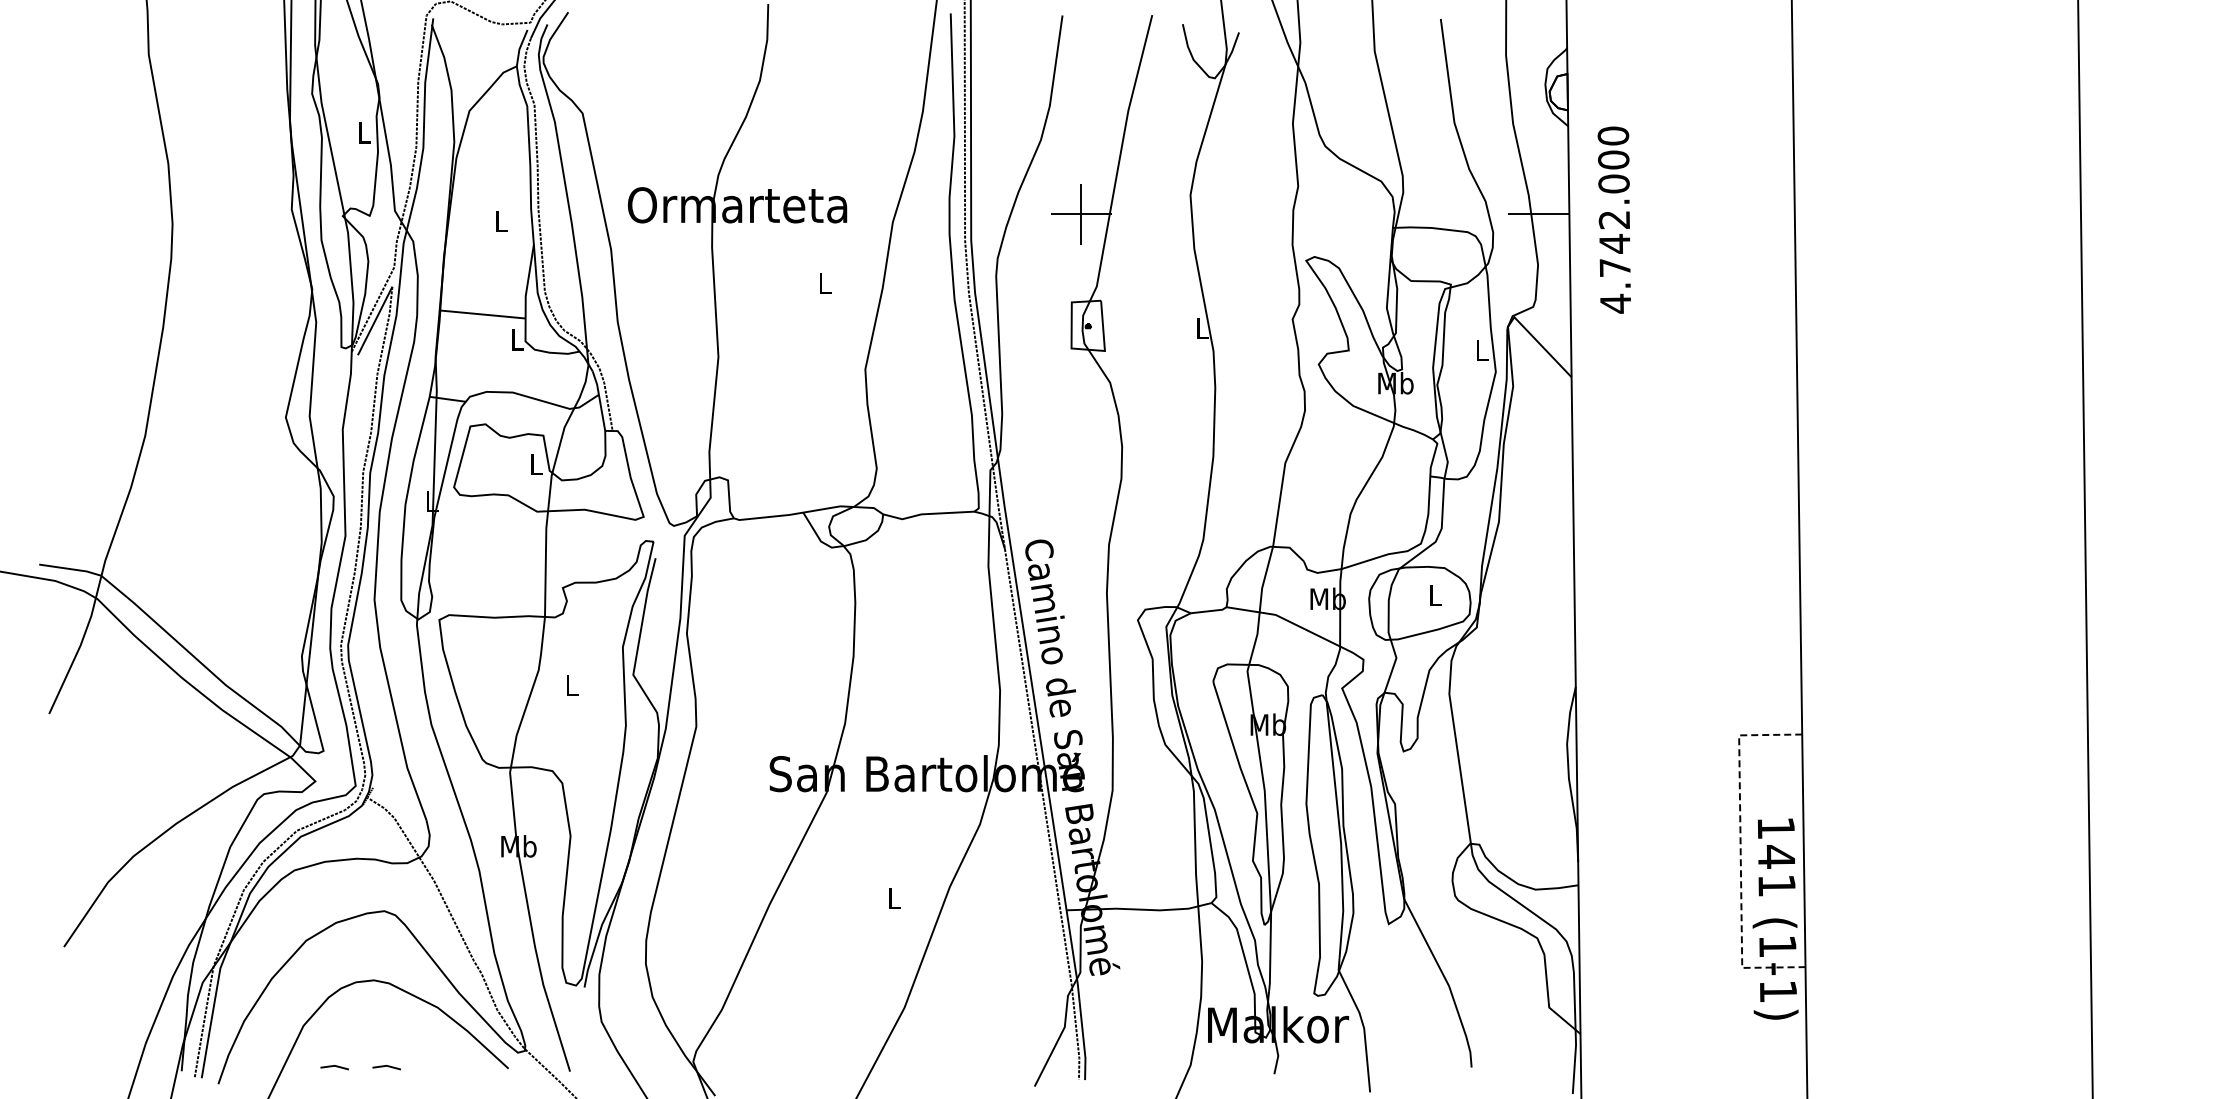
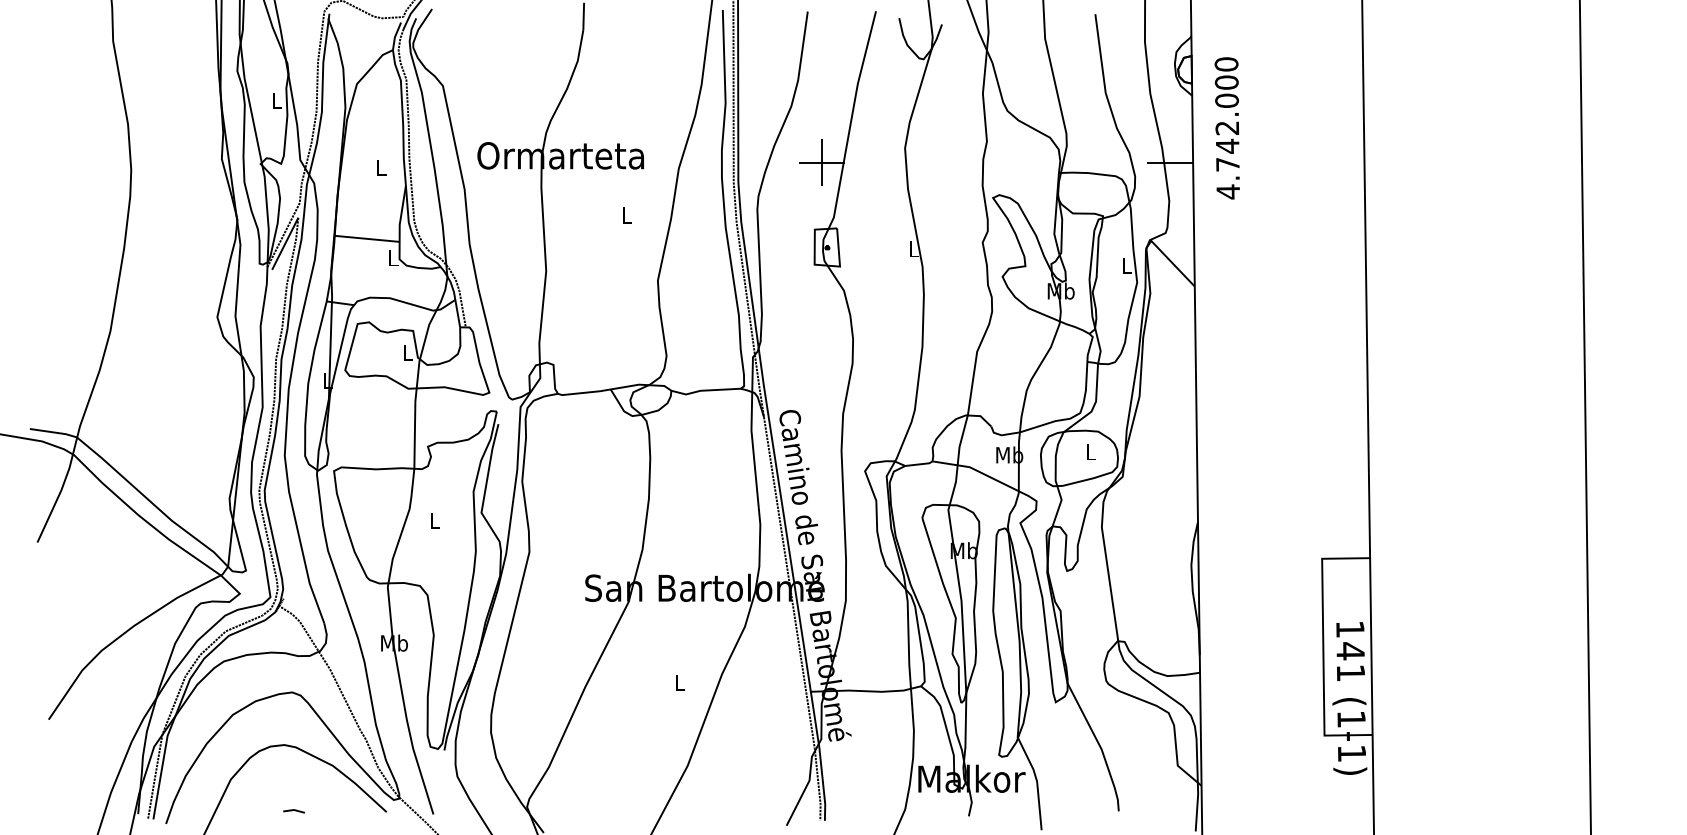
text: (1613, 219) -> (1226, 127), moved
line: (1740, 852) -> (1323, 647), dashed -> solid
line: (334, 1066) -> (254, 810), removed

